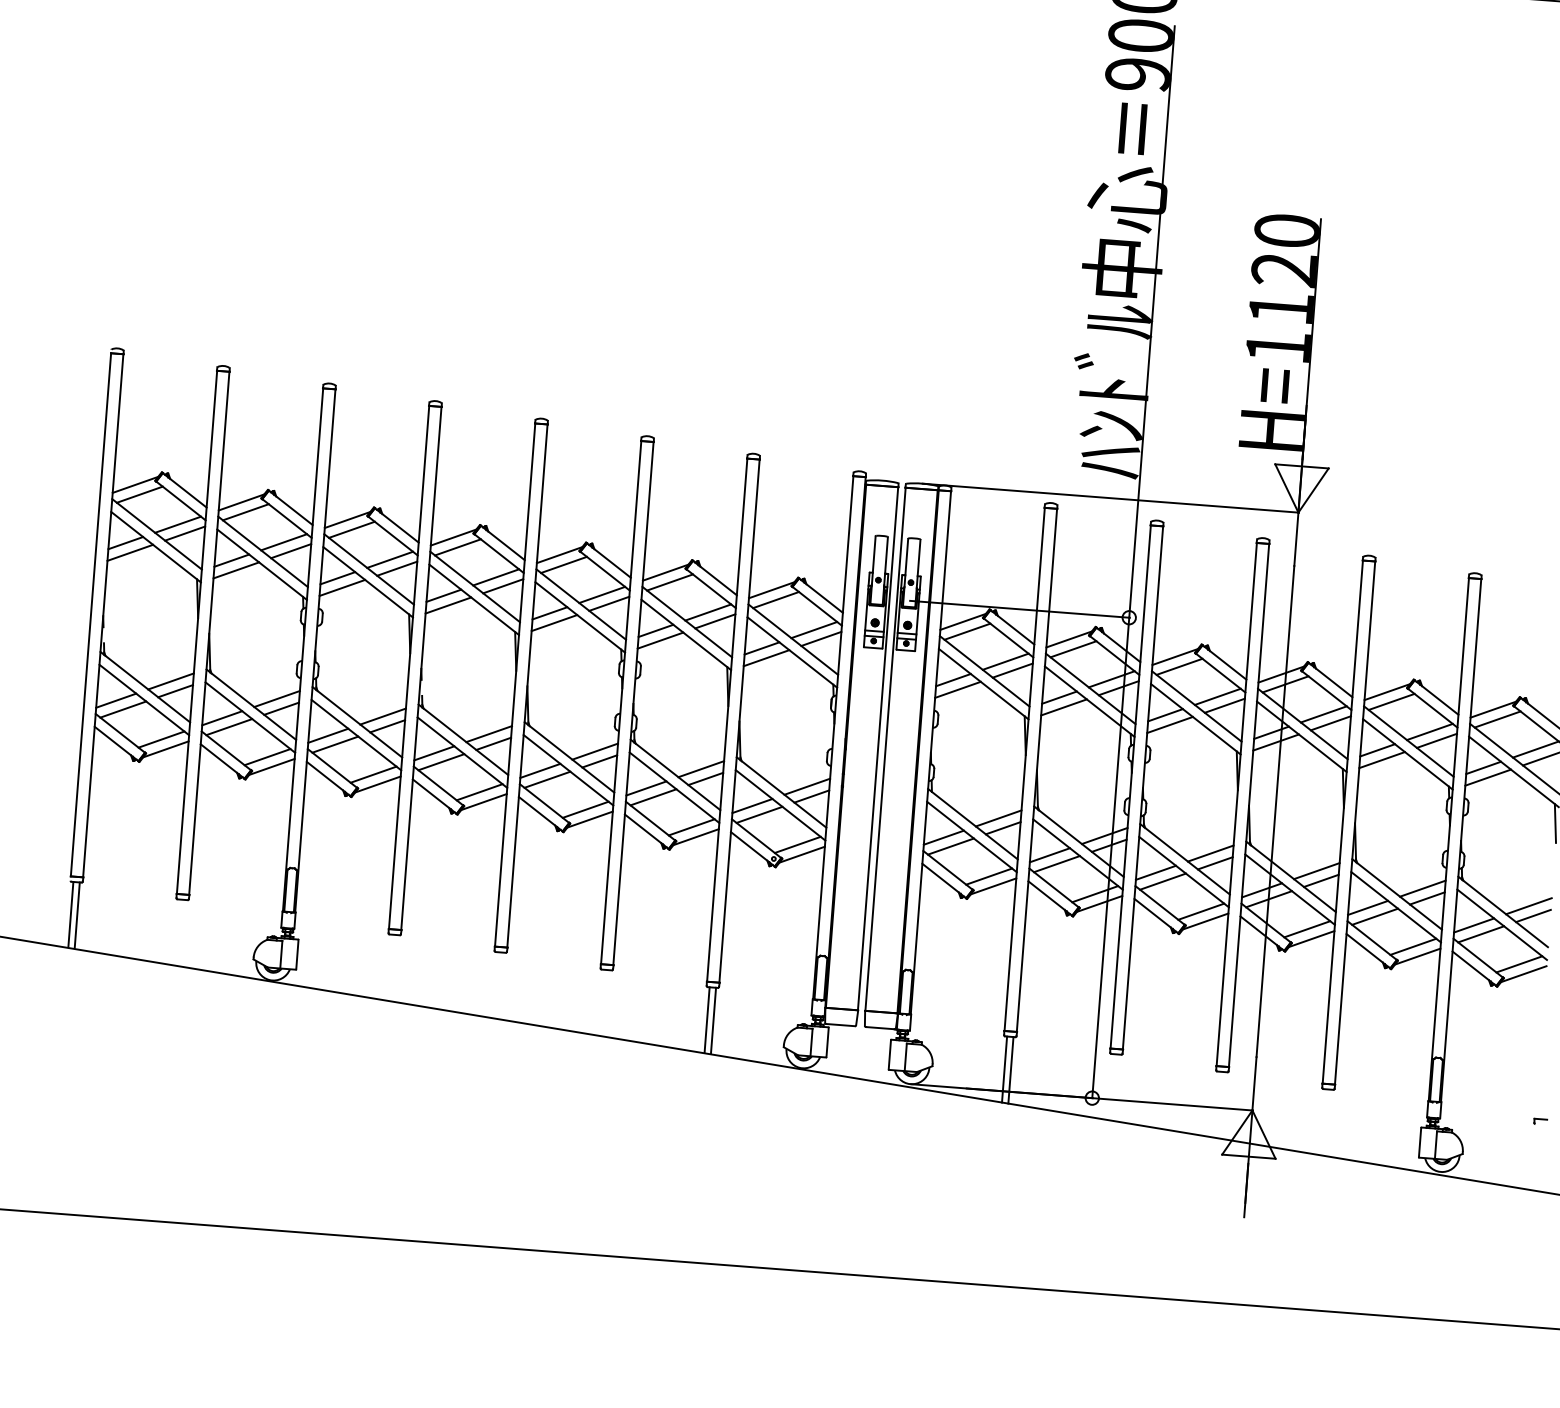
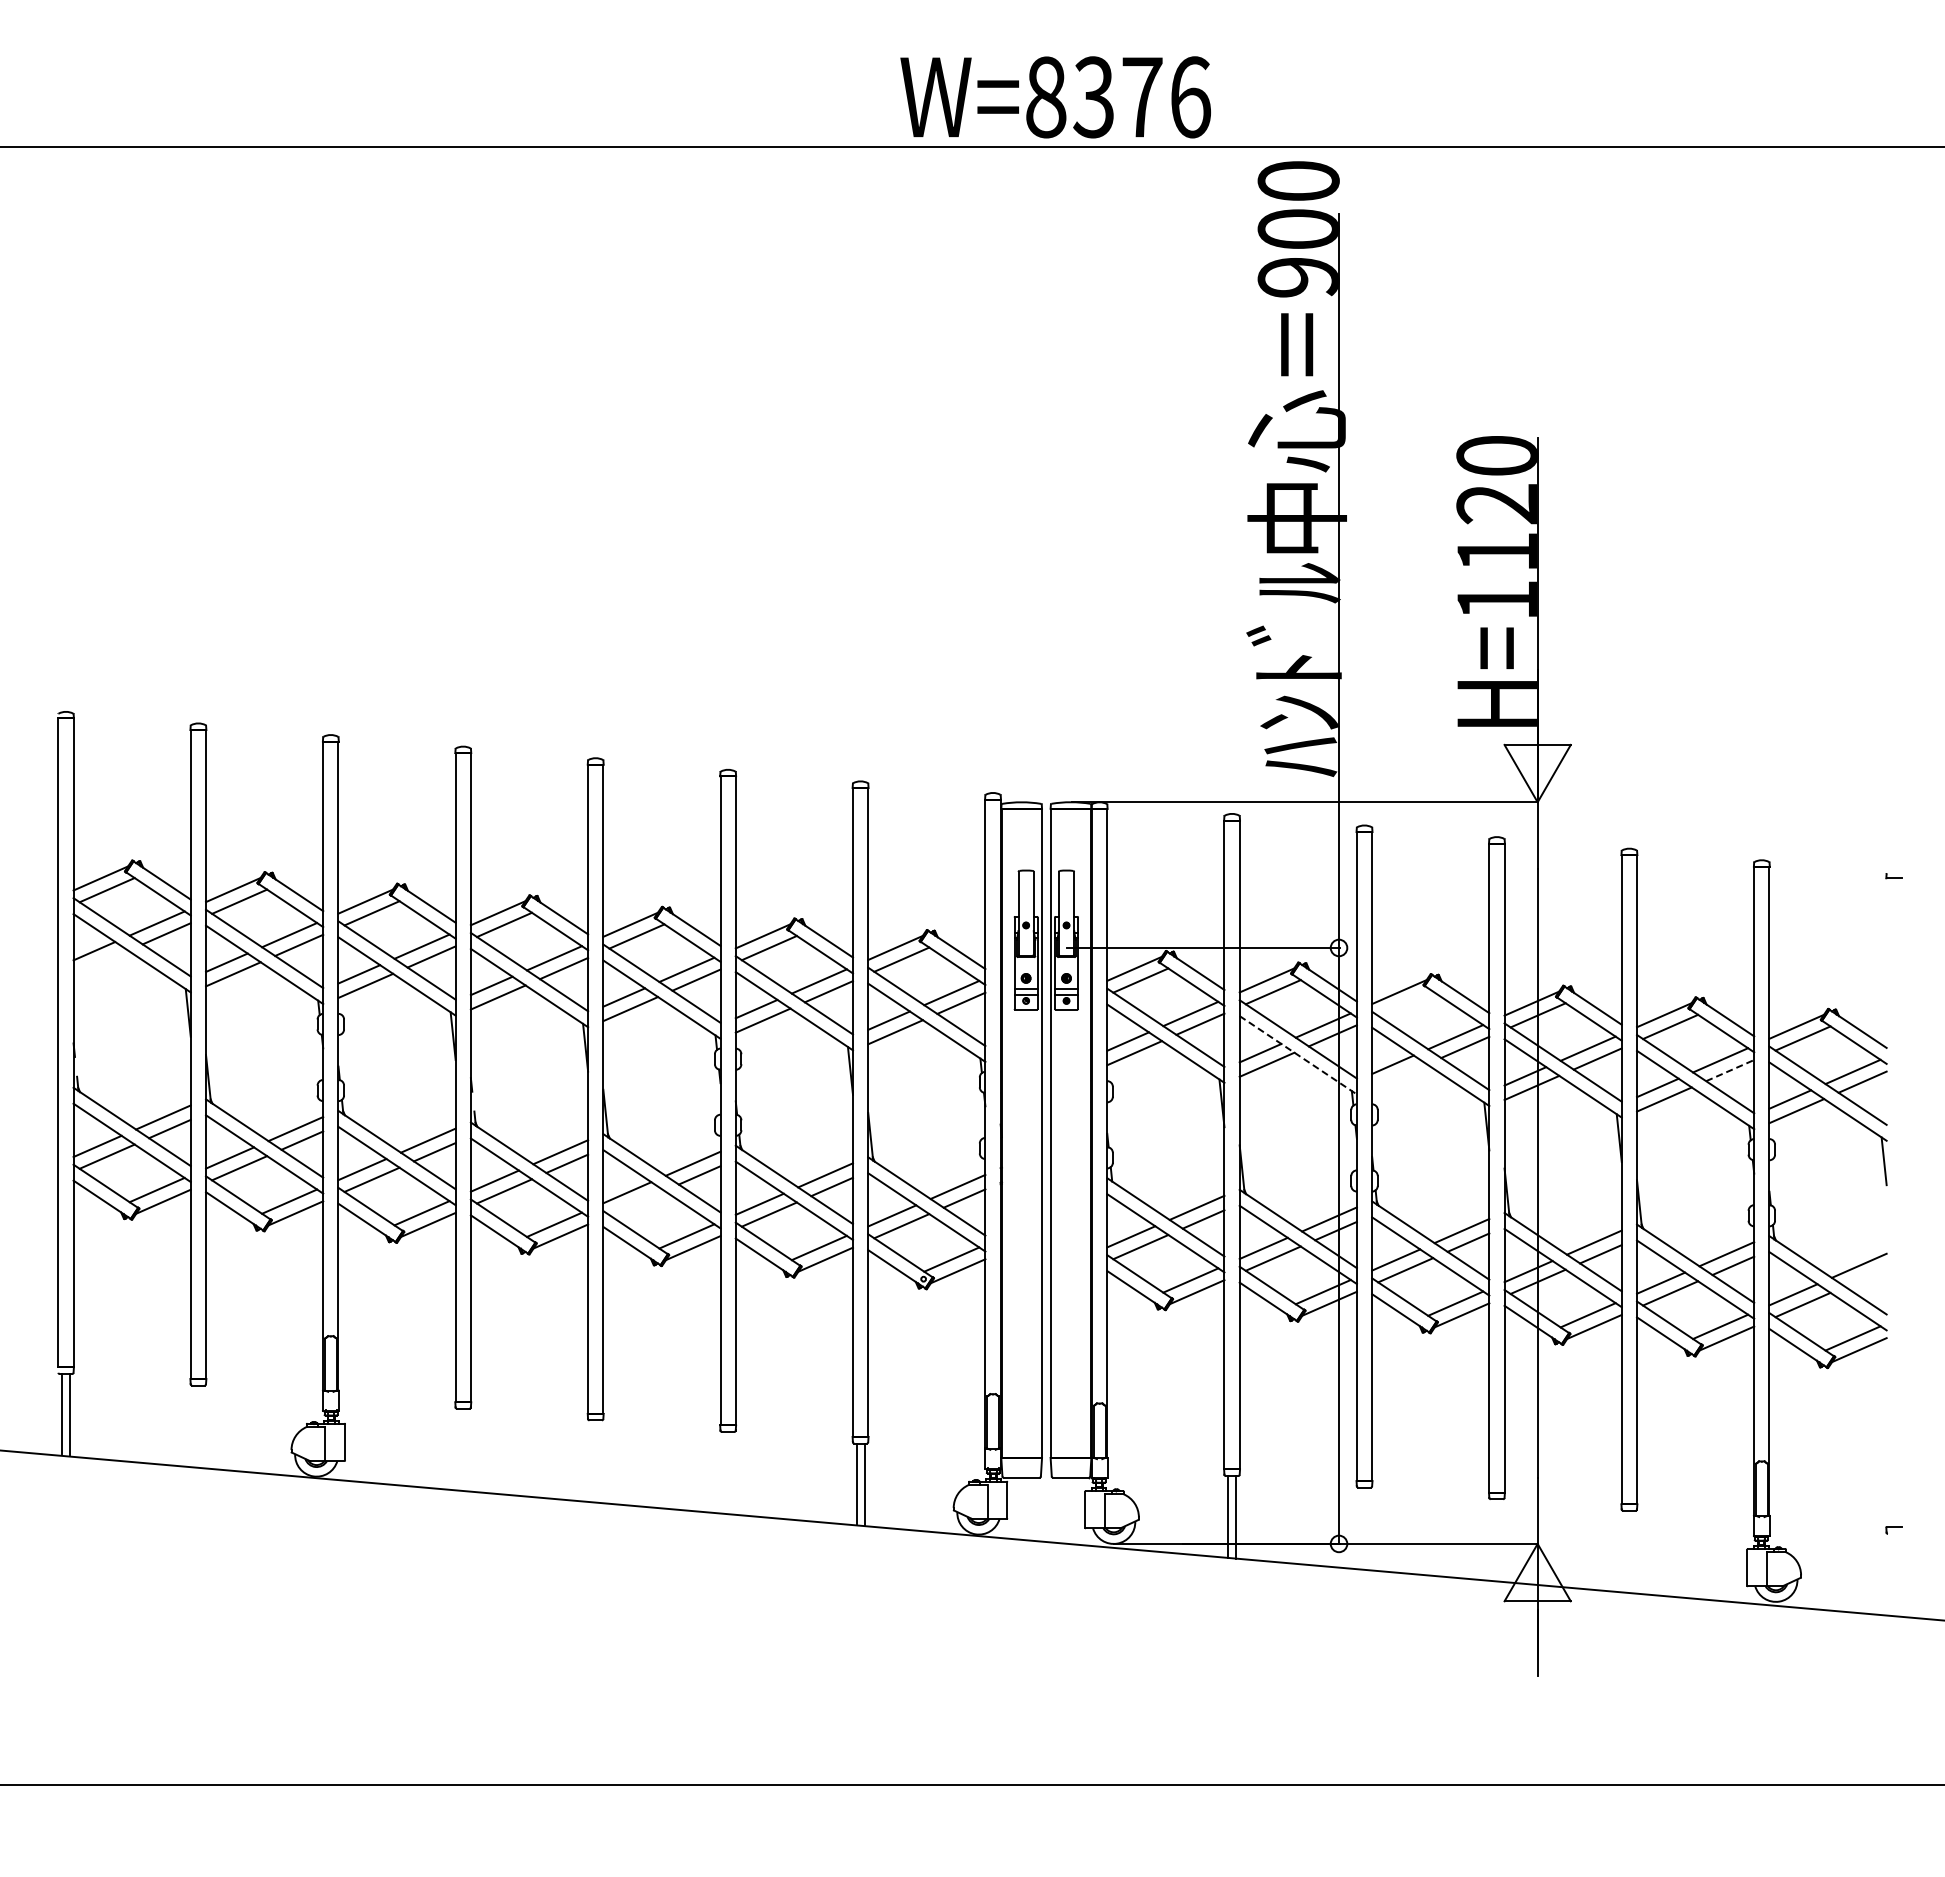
line: (129, 552) -> (100, 962), removed
line: (1179, 666) -> (1405, 1003), removed
line: (1089, 701) -> (1298, 1055), solid -> dashed
line: (1170, 725) -> (1399, 1076), removed
line: (1437, 740) -> (1730, 1070), solid -> dashed
line: (547, 779) -> (636, 1202), removed
line: (1533, 916) -> (1865, 1277), removed

